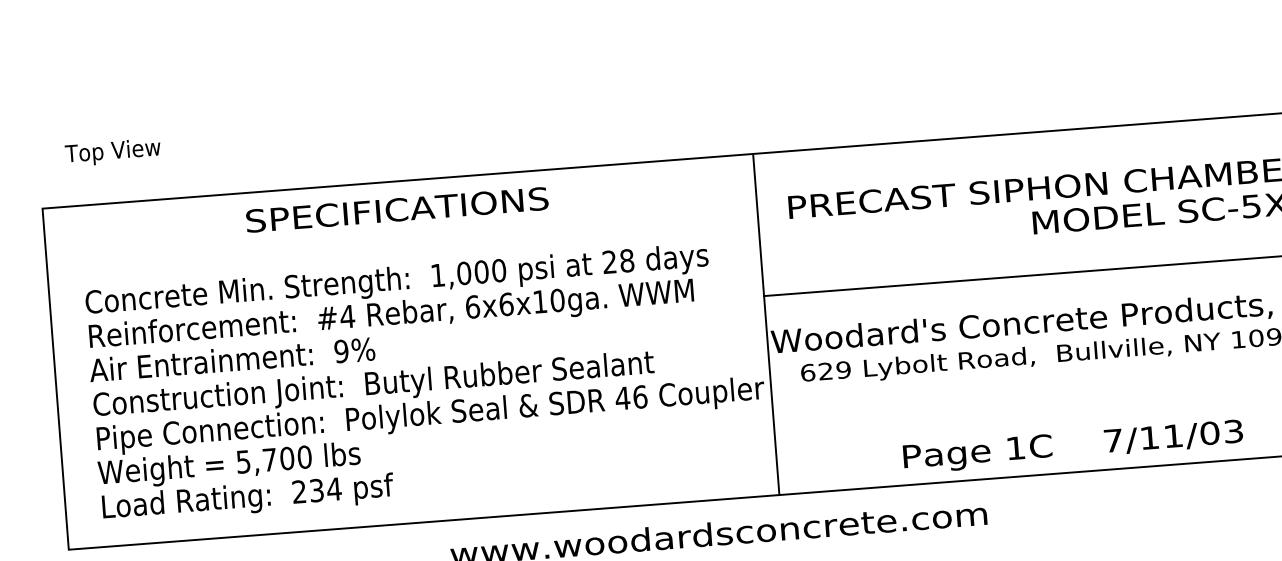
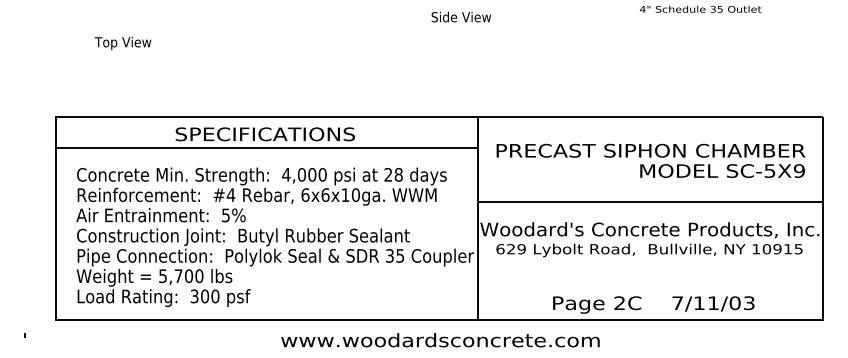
text: (112, 152) -> (122, 43), moved
line: (401, 231) -> (266, 147), added
text: (438, 274) -> (286, 174), 1,000 -> 4,000
text: (340, 349) -> (225, 214), 9% -> 5%
text: (630, 397) -> (394, 255), 46 -> 35
text: (1015, 447) -> (619, 302), 1C -> 2C
text: (315, 490) -> (204, 296), 234 -> 300

